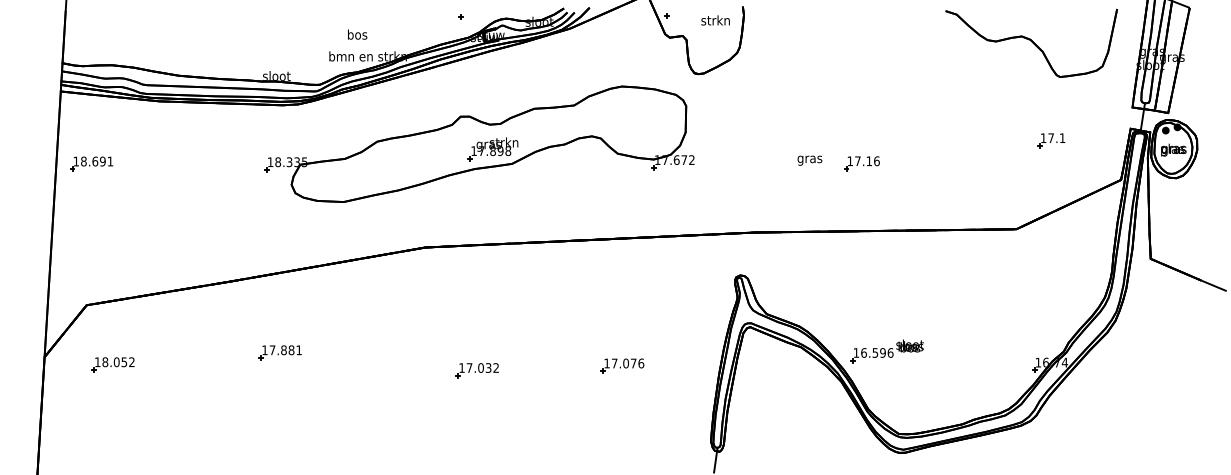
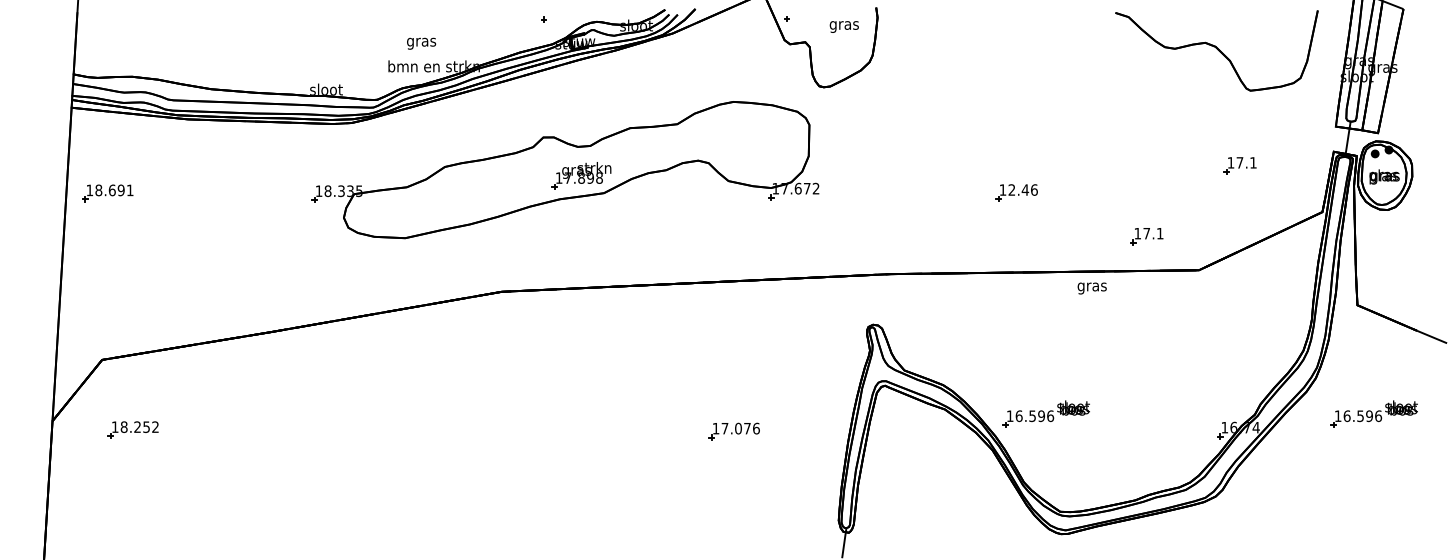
text: (715, 21) -> (843, 25), strkn -> gras
text: (357, 35) -> (421, 41), bos -> gras
text: (809, 160) -> (1091, 288), moved
text: (863, 161) -> (1018, 190), 17.16 -> 12.46
part: (972, 200) -> (1147, 236), added
part: (1164, 351) -> (1373, 414), added
part: (279, 352) -> (329, 415), removed
text: (116, 362) -> (137, 427), 18.052 -> 18.252
part: (476, 370) -> (562, 436), removed

